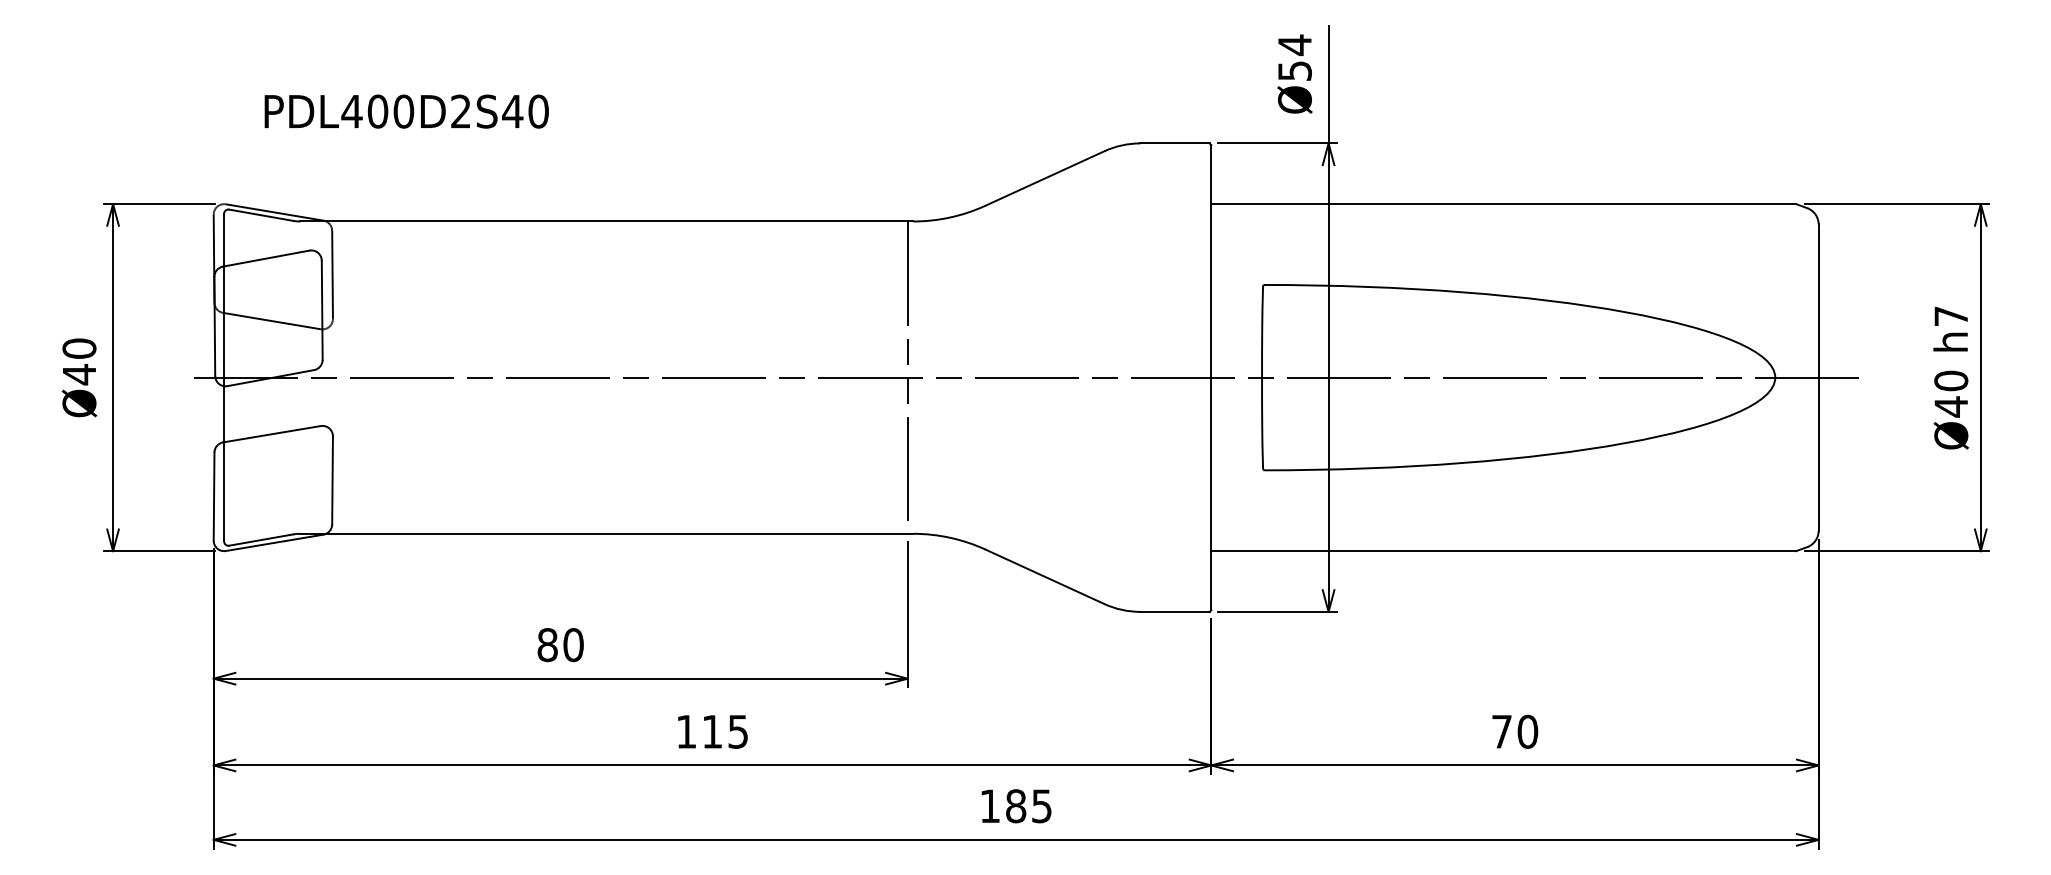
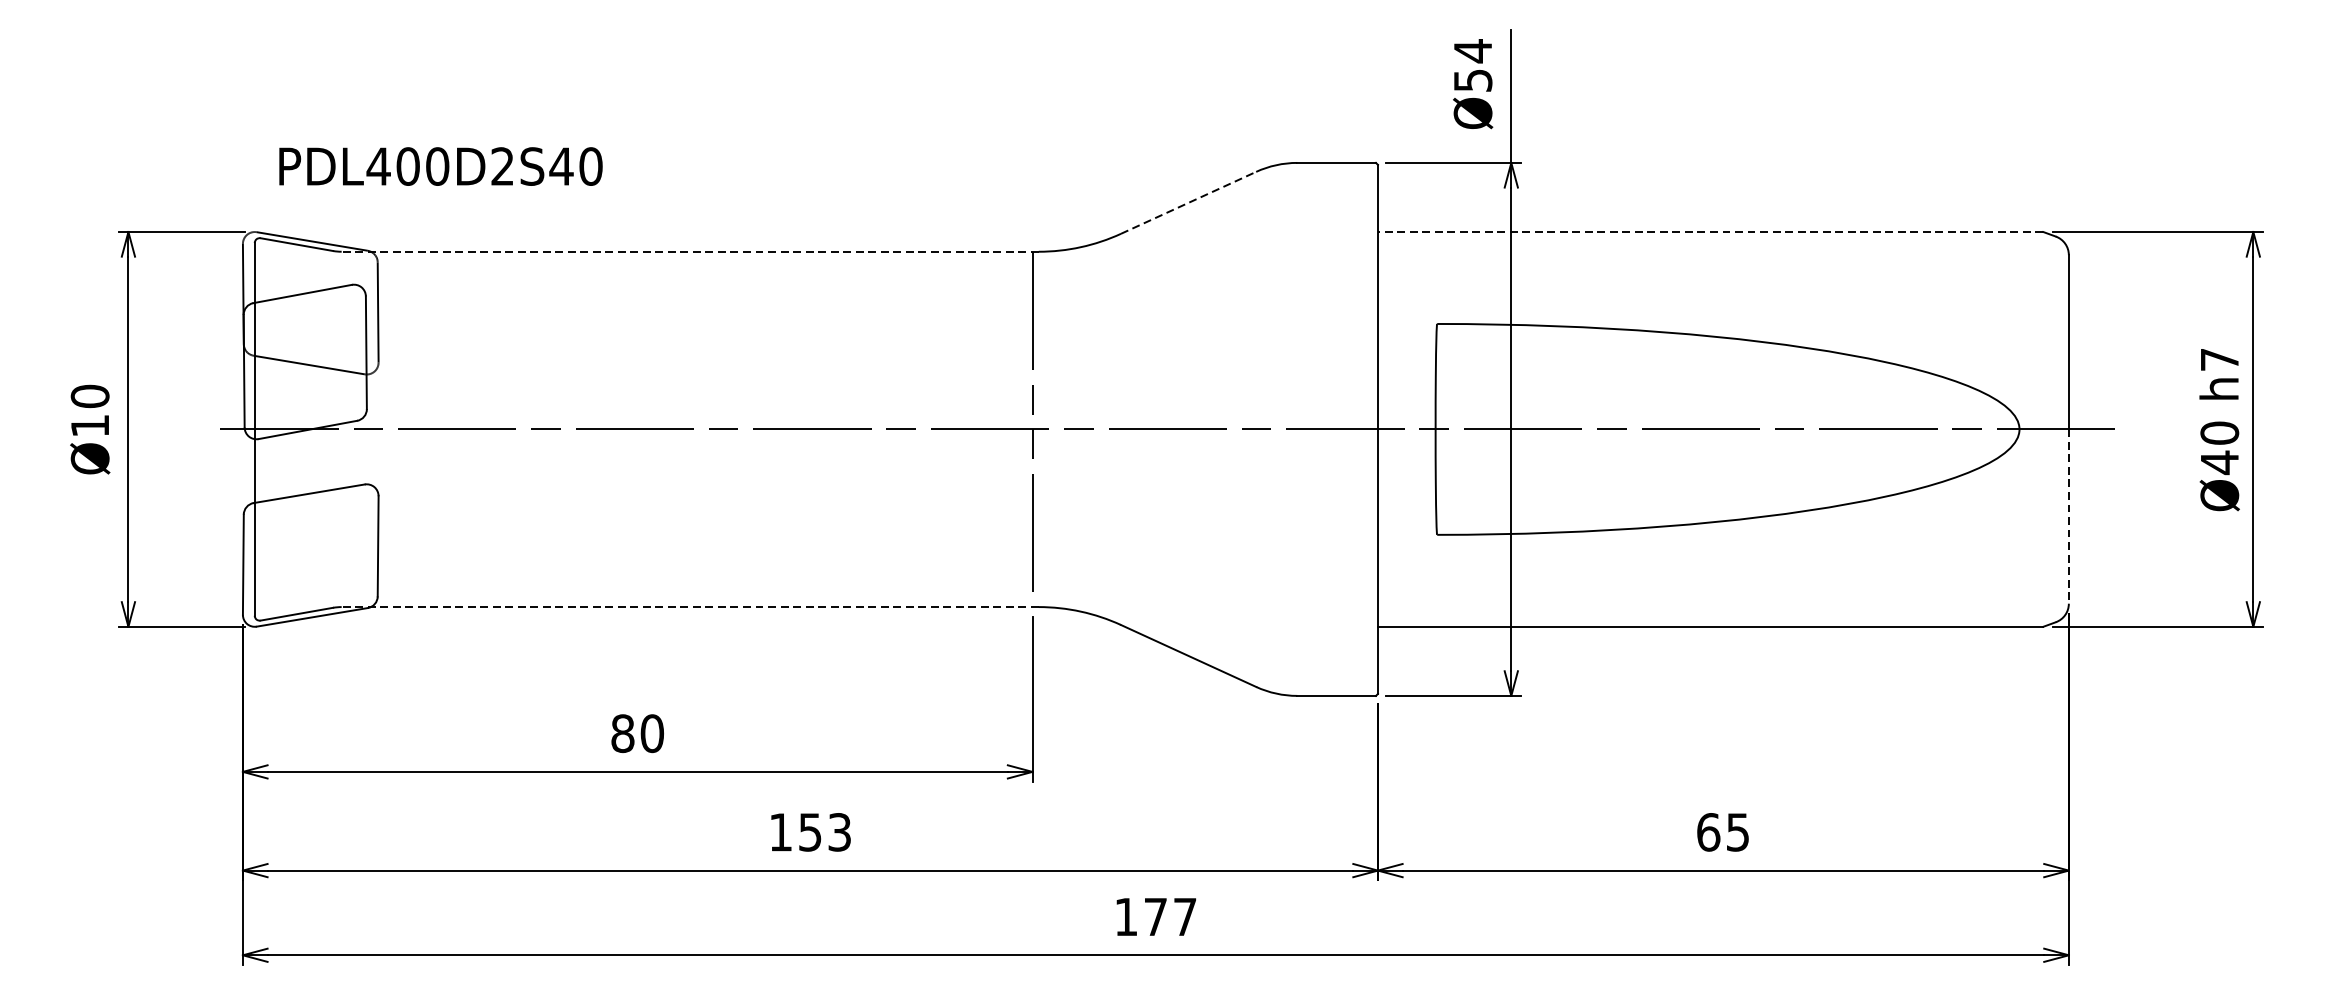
text: (406, 111) -> (440, 166), moved
line: (1045, 178) -> (1189, 202), solid -> dashed
line: (1503, 204) -> (1710, 232), solid -> dashed
line: (606, 221) -> (689, 251), solid -> dashed
text: (79, 374) -> (90, 425), Ø40 -> Ø10
line: (1818, 454) -> (2068, 516), solid -> dashed
line: (606, 533) -> (689, 606), solid -> dashed
text: (725, 731) -> (825, 831), 115 -> 153
text: (1515, 731) -> (1723, 831), 70 -> 65
text: (1028, 806) -> (1169, 917), 185 -> 177

